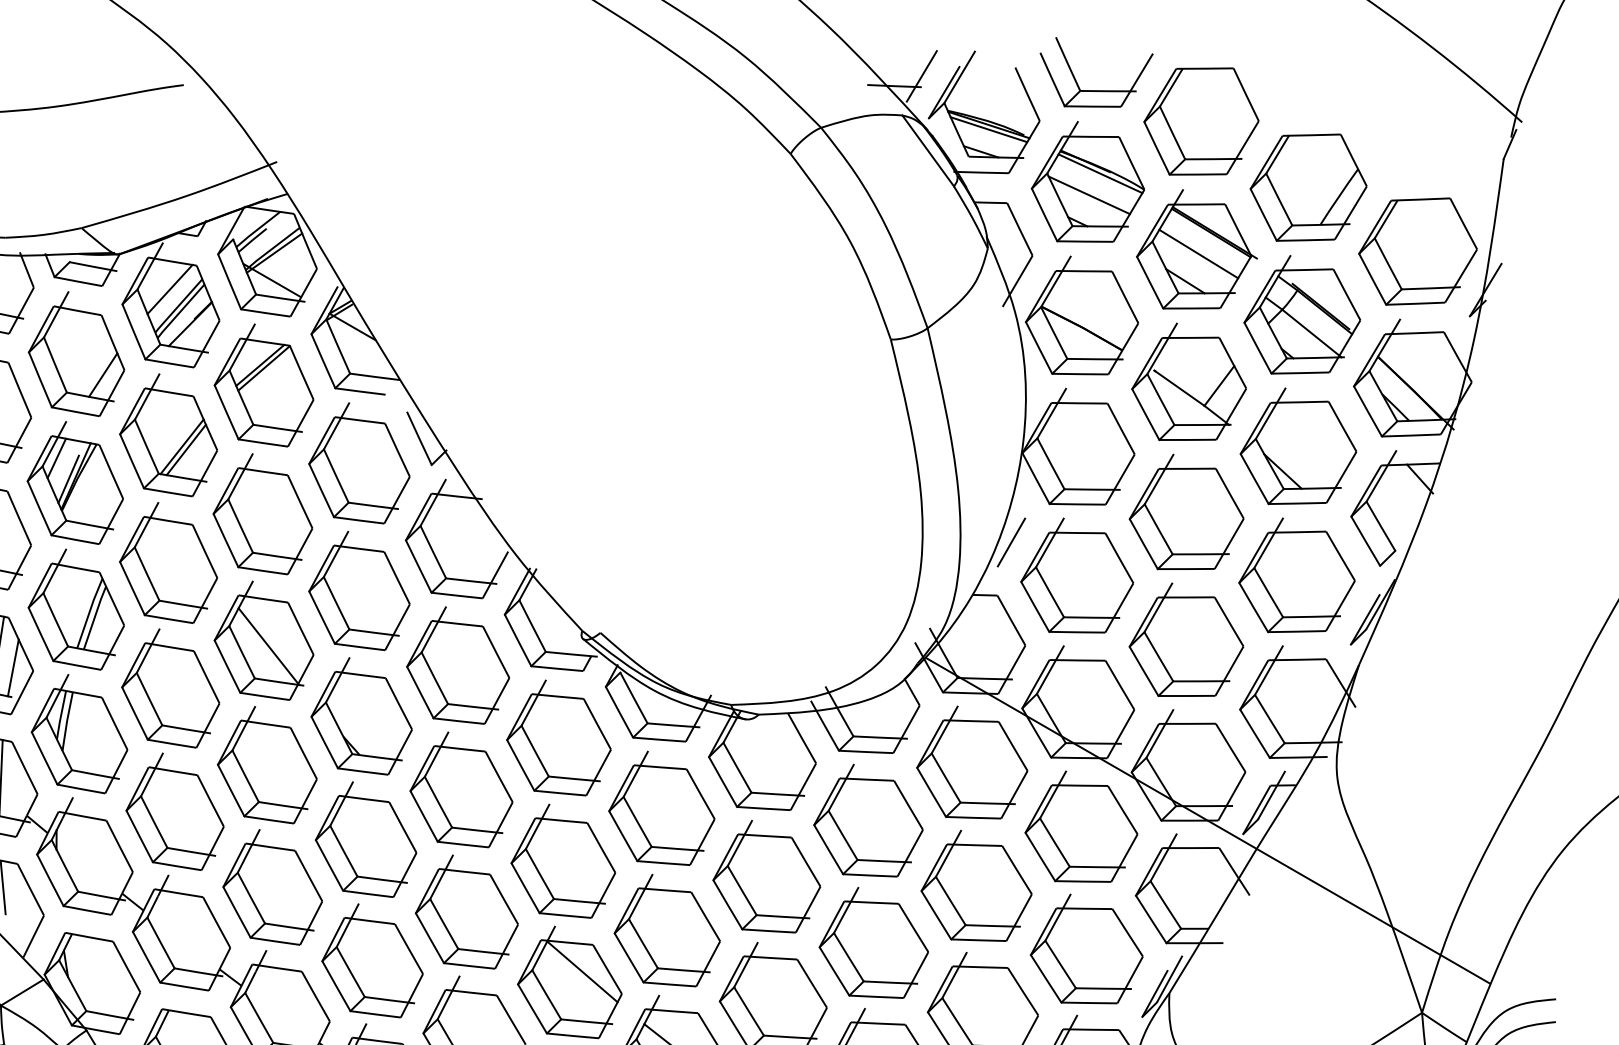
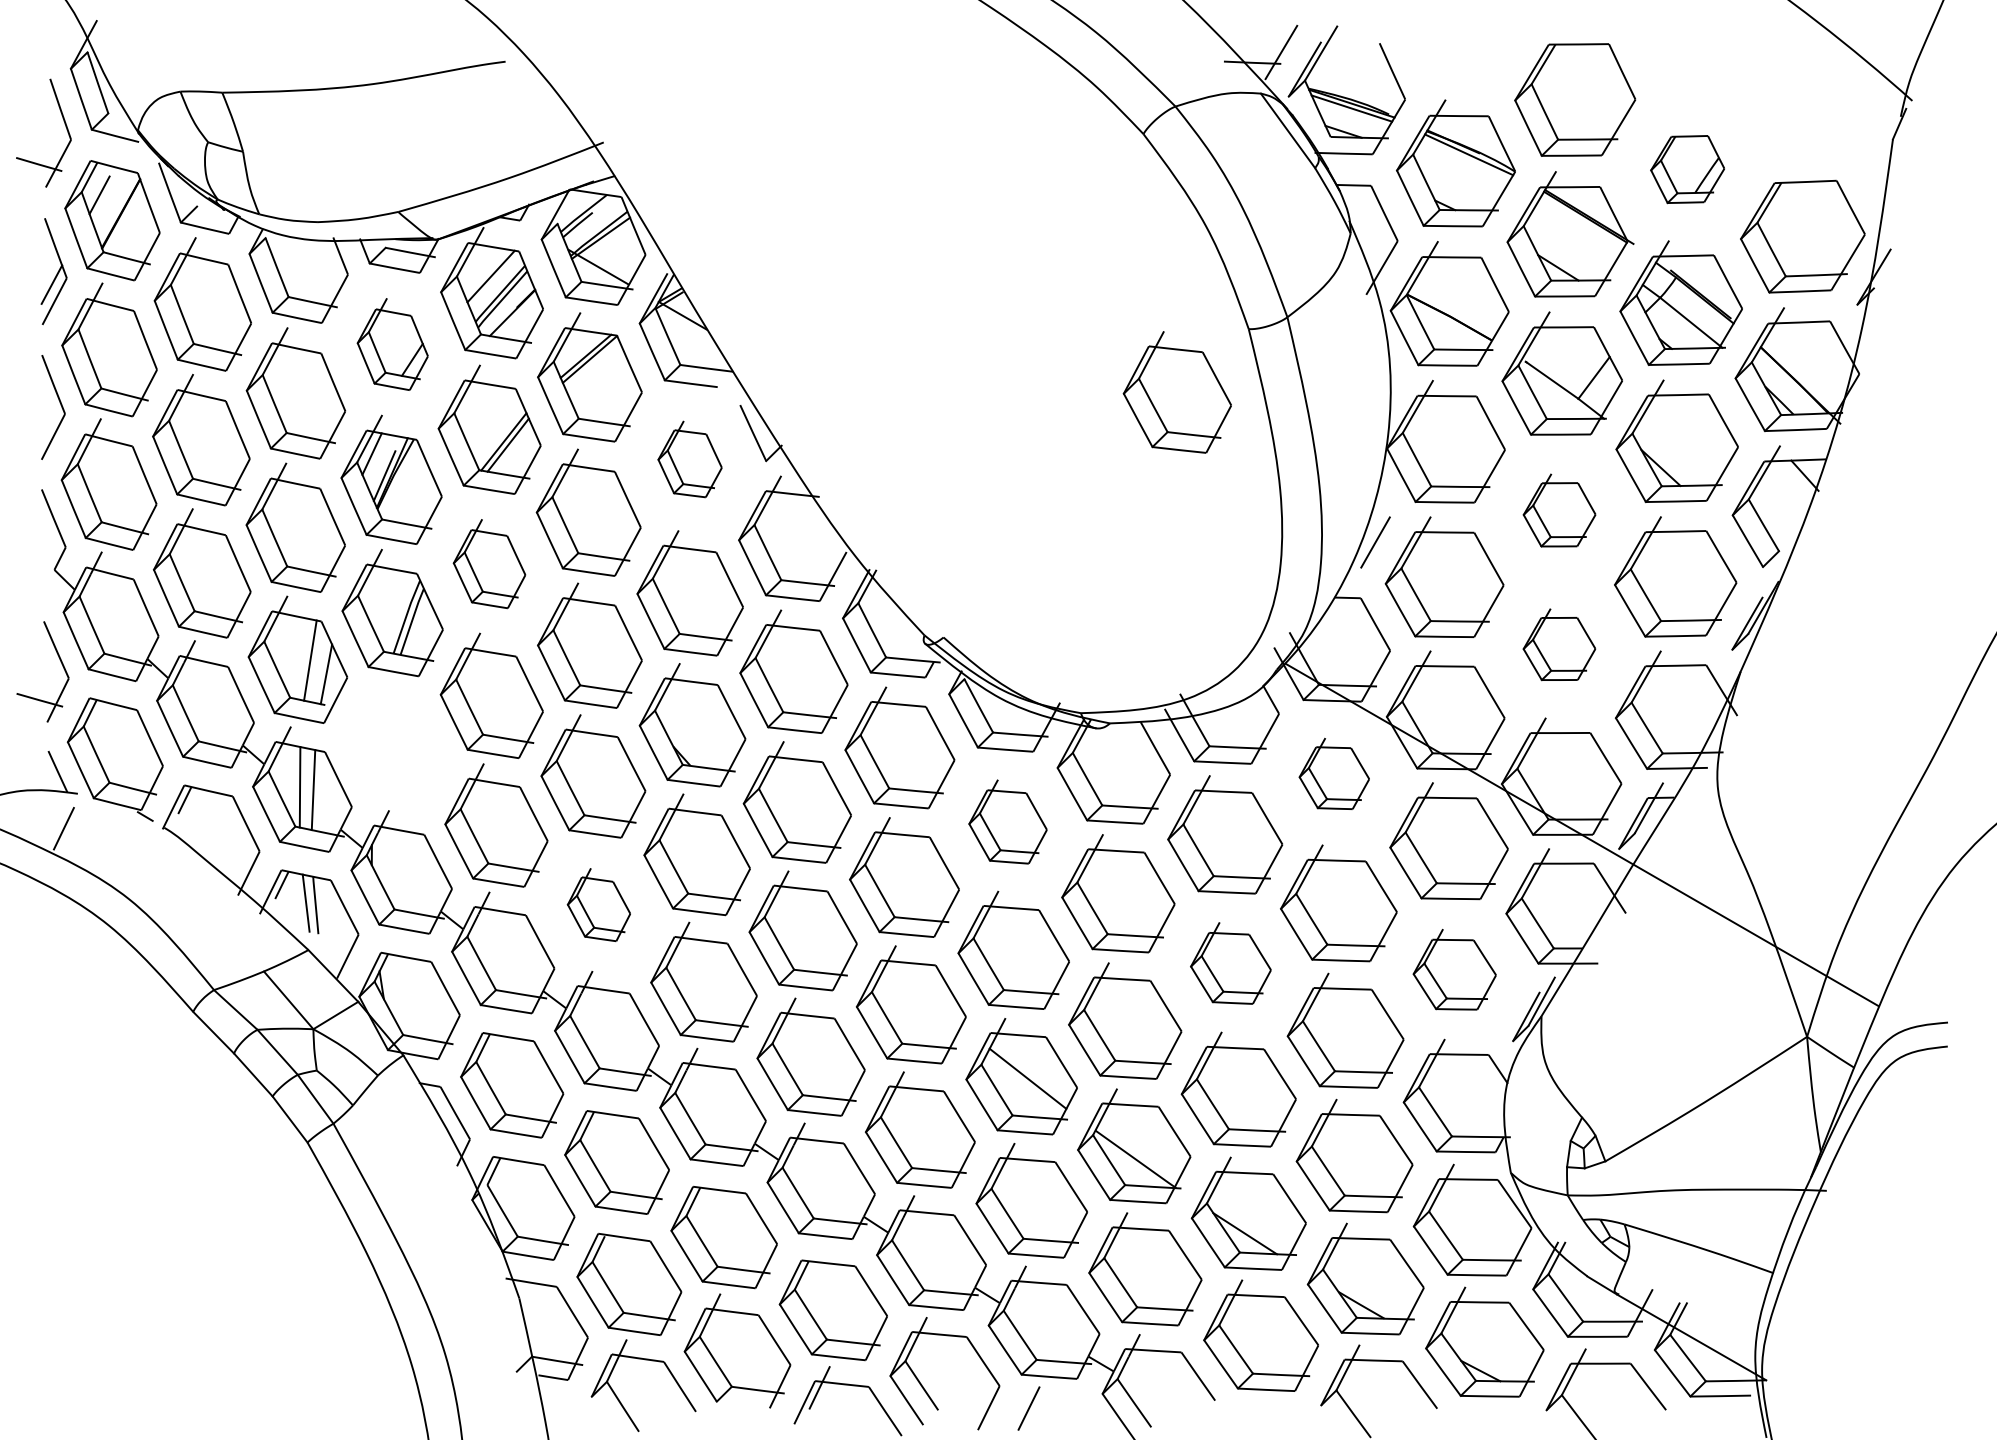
part: (1096, 90) -> (1464, 67), removed
part: (1308, 187) -> (1687, 169), size x0.6
line: (1089, 195) -> (1457, 177), removed
line: (1198, 253) -> (1572, 238), removed
part: (76, 354) -> (392, 344), size x0.7
part: (822, 399) -> (1176, 392), added
part: (358, 463) -> (689, 459), size x0.6
part: (1186, 512) -> (1559, 510), size x0.6
part: (168, 562) -> (489, 563), size x0.7
part: (1186, 639) -> (1559, 644), size x0.6
line: (268, 646) -> (594, 651), removed
part: (79, 733) -> (395, 743), removed
part: (972, 762) -> (1334, 773), size x0.6
part: (661, 807) -> (1007, 821), size x0.7
part: (272, 886) -> (598, 904), size x0.6
part: (873, 943) -> (1230, 963), size x0.7
part: (1086, 948) -> (1454, 969), size x0.7
line: (582, 971) -> (924, 993), removed

